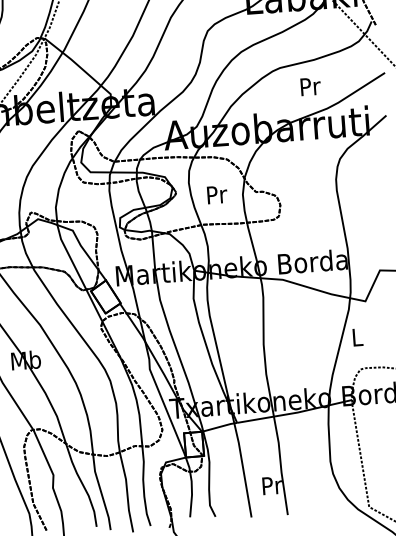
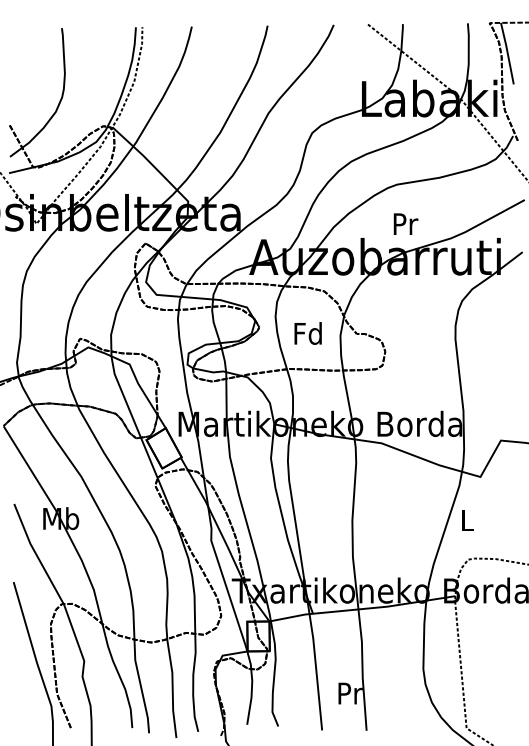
text: (310, 86) -> (405, 223), moved
text: (215, 194) -> (307, 333), Pr -> Fd

